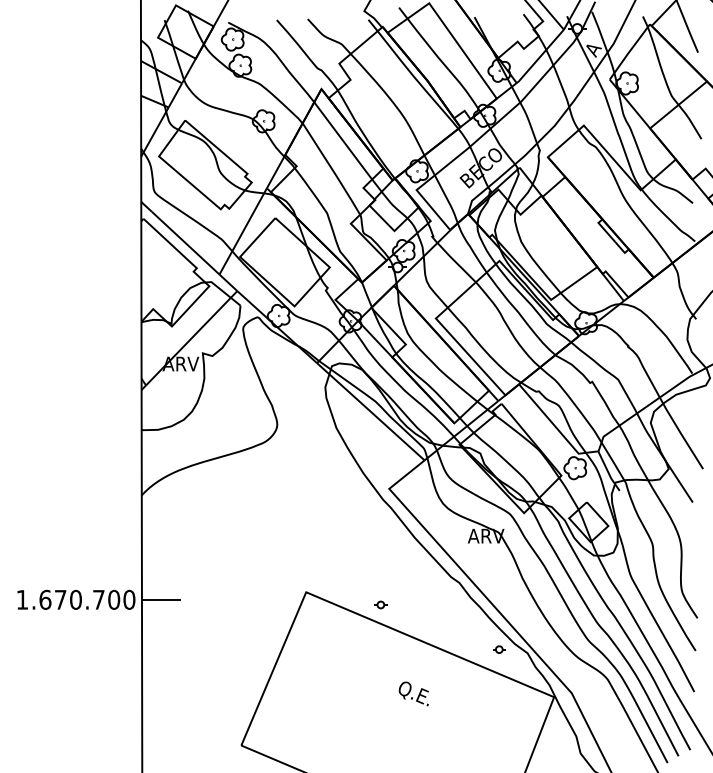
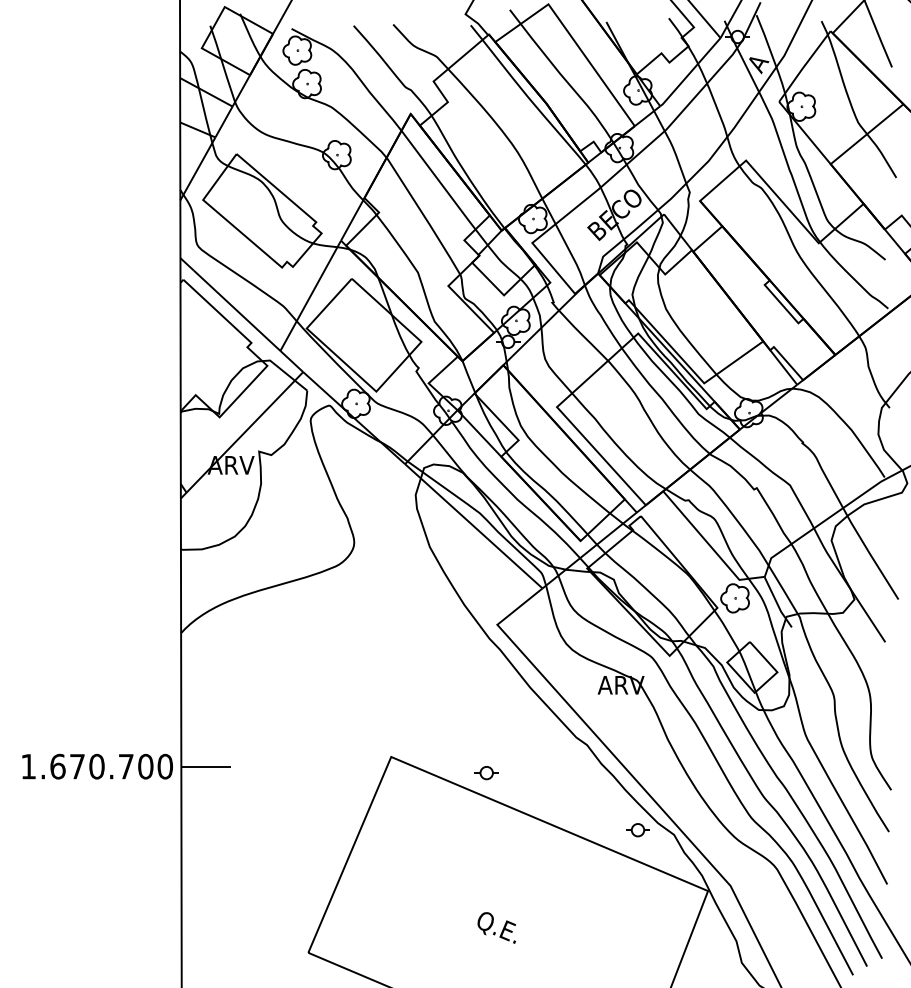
part: (380, 605) -> (486, 773), size x1.43
part: (498, 649) -> (637, 830), size x1.43
text: (413, 693) -> (496, 927), moved

